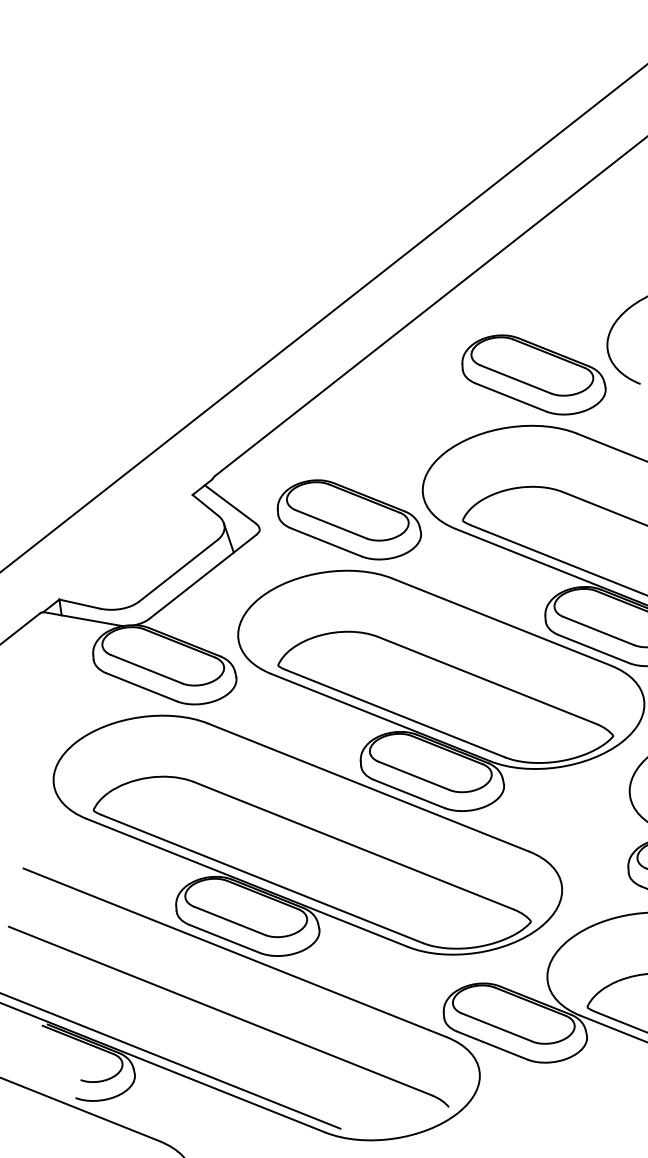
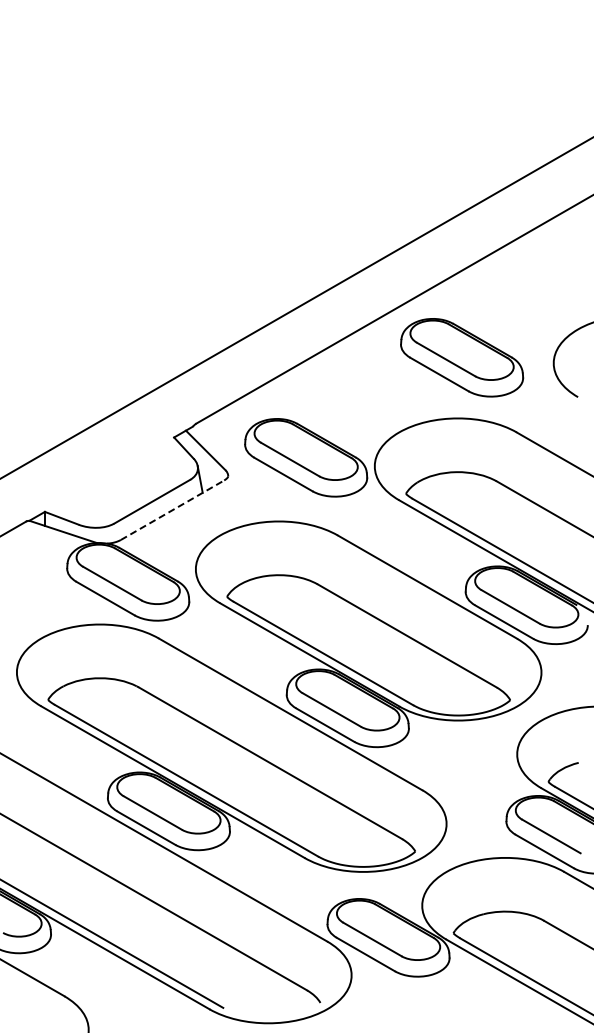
part: (534, 374) -> (462, 357), moved
part: (349, 519) -> (306, 457), moved
line: (202, 577) -> (172, 510), solid -> dashed

